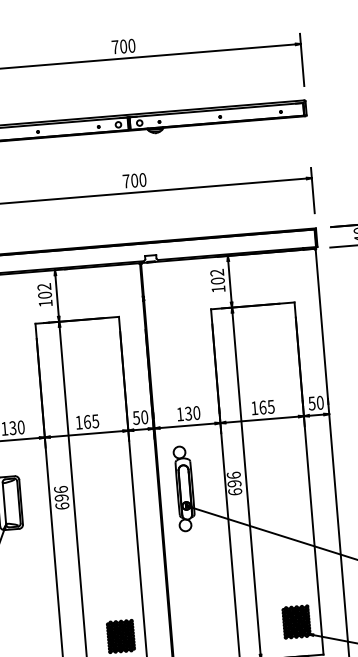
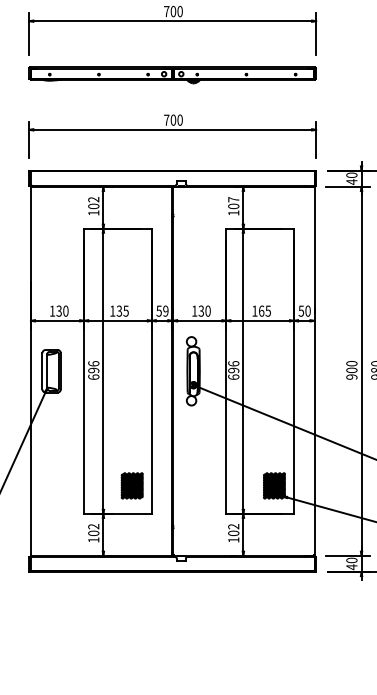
text: (216, 272) -> (233, 199), 102 -> 107
text: (144, 416) -> (165, 310), 50 -> 59
text: (87, 421) -> (119, 310), 165 -> 135

